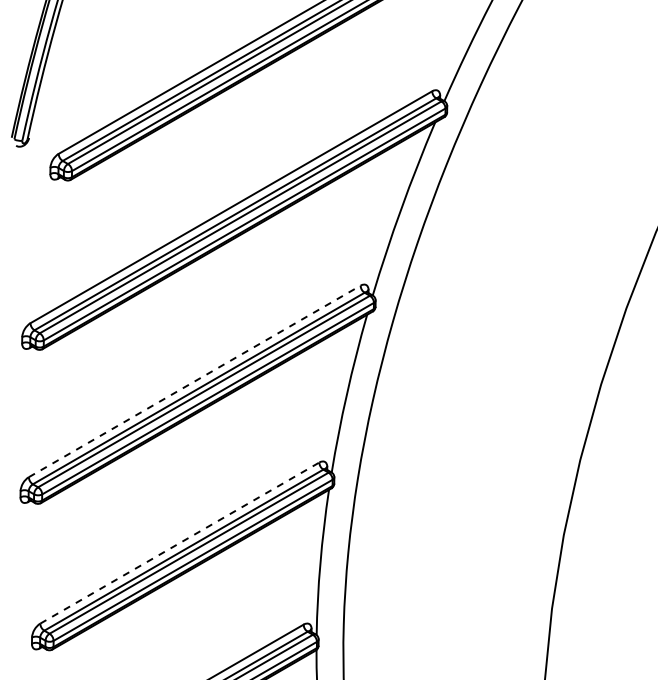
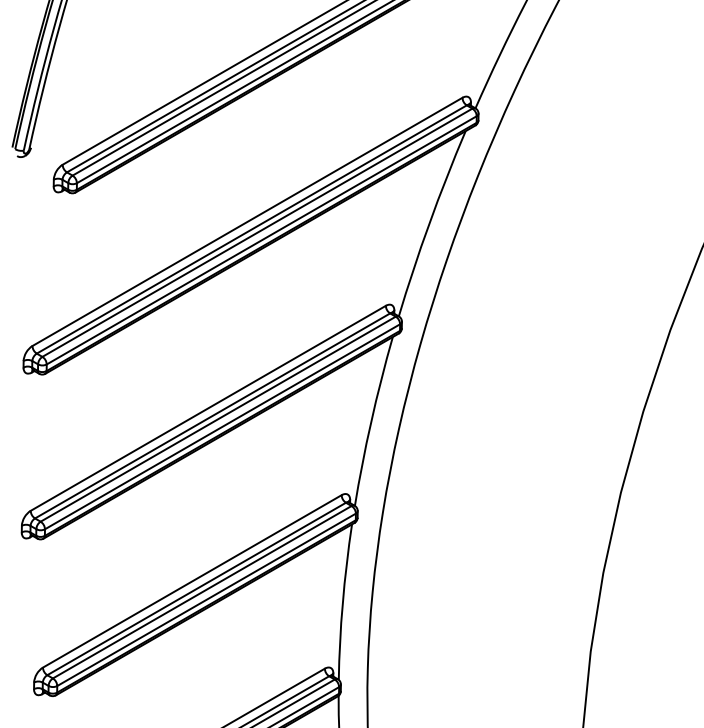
line: (194, 381) -> (208, 408), dashed -> solid
line: (180, 542) -> (193, 580), dashed -> solid

